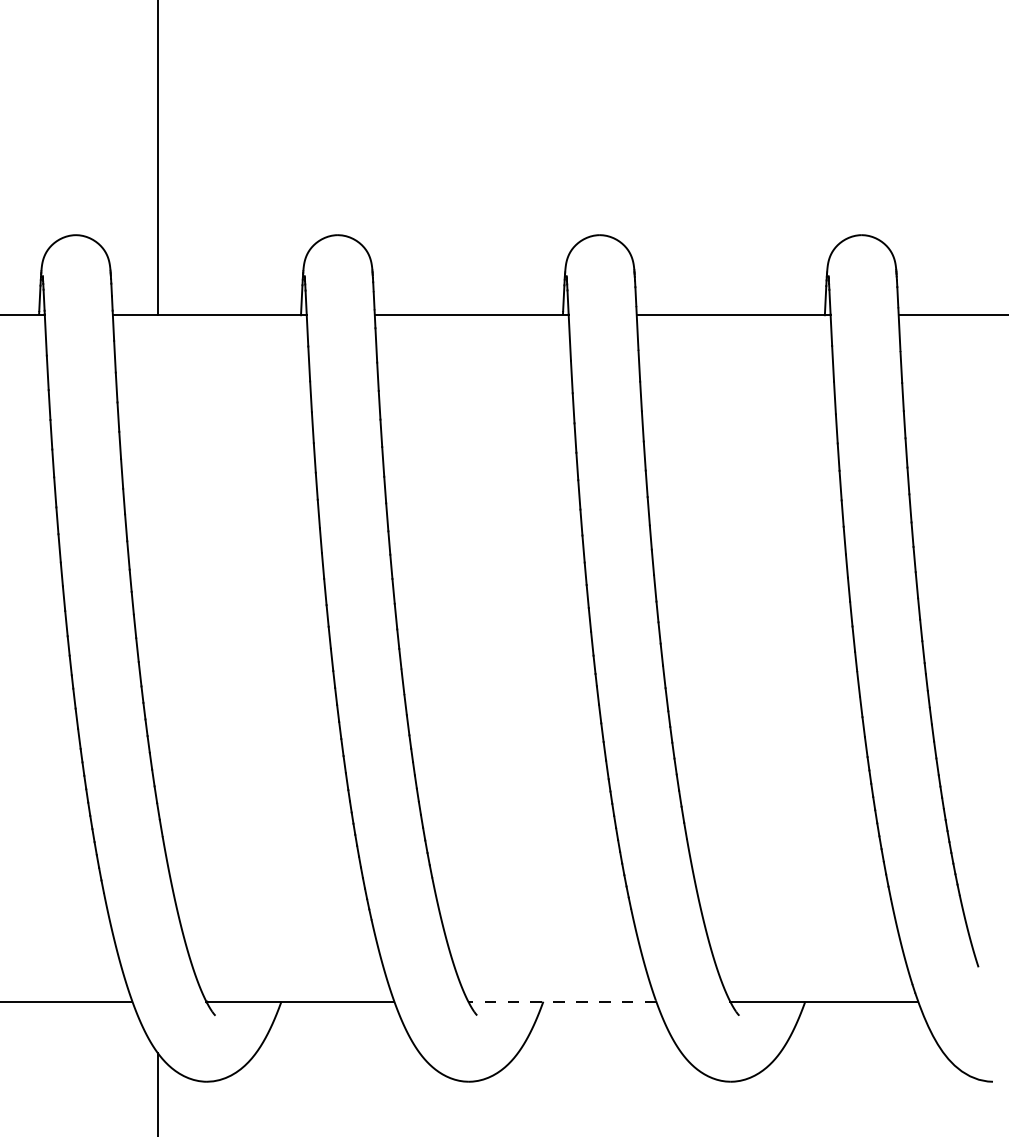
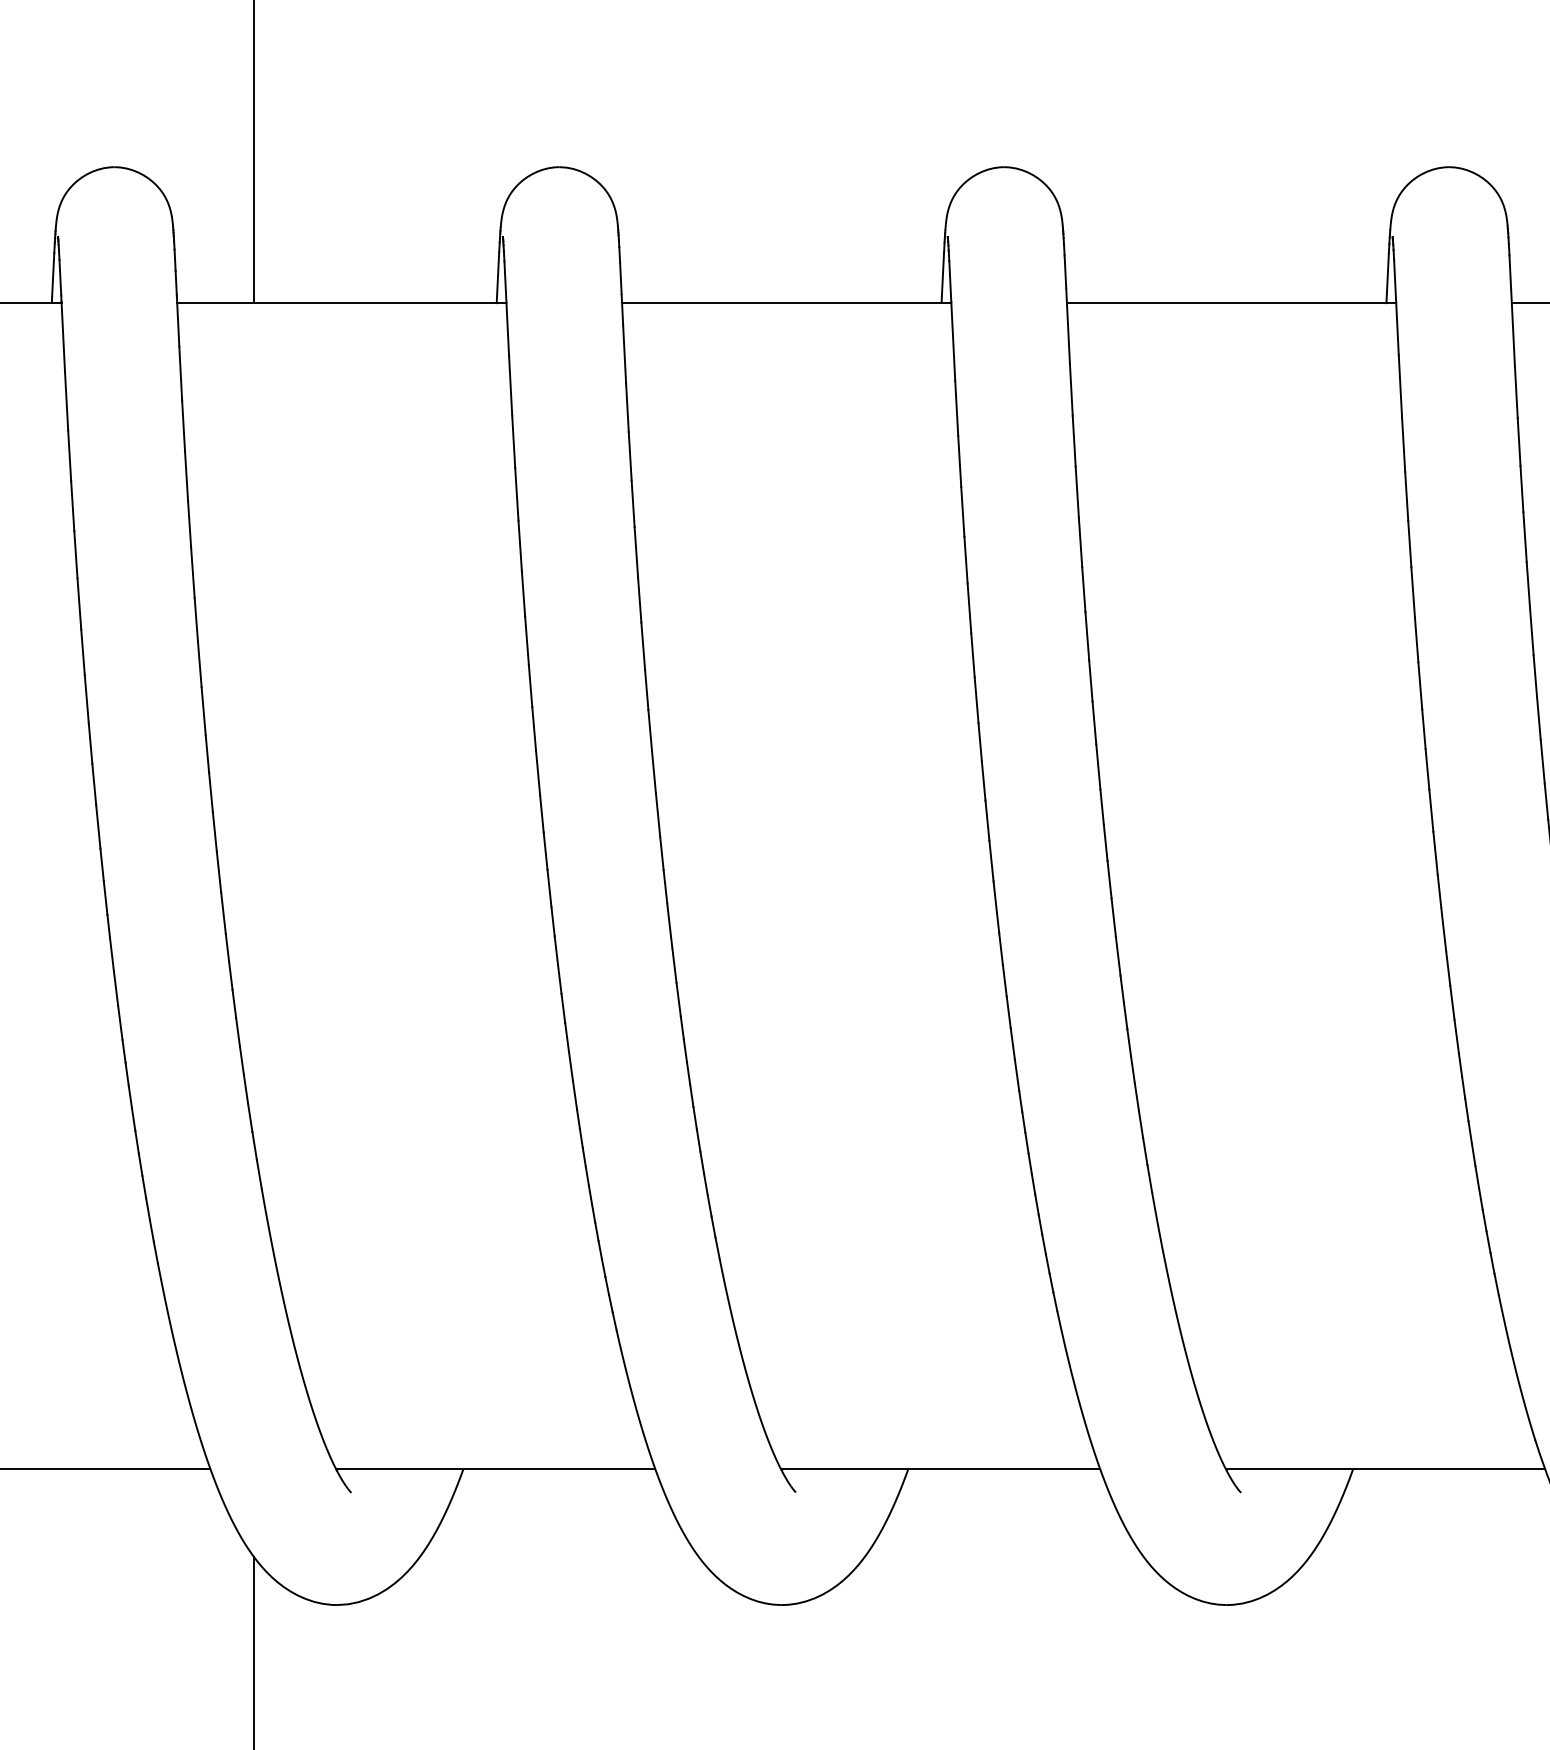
line: (562, 1001) -> (940, 1468), dashed -> solid

